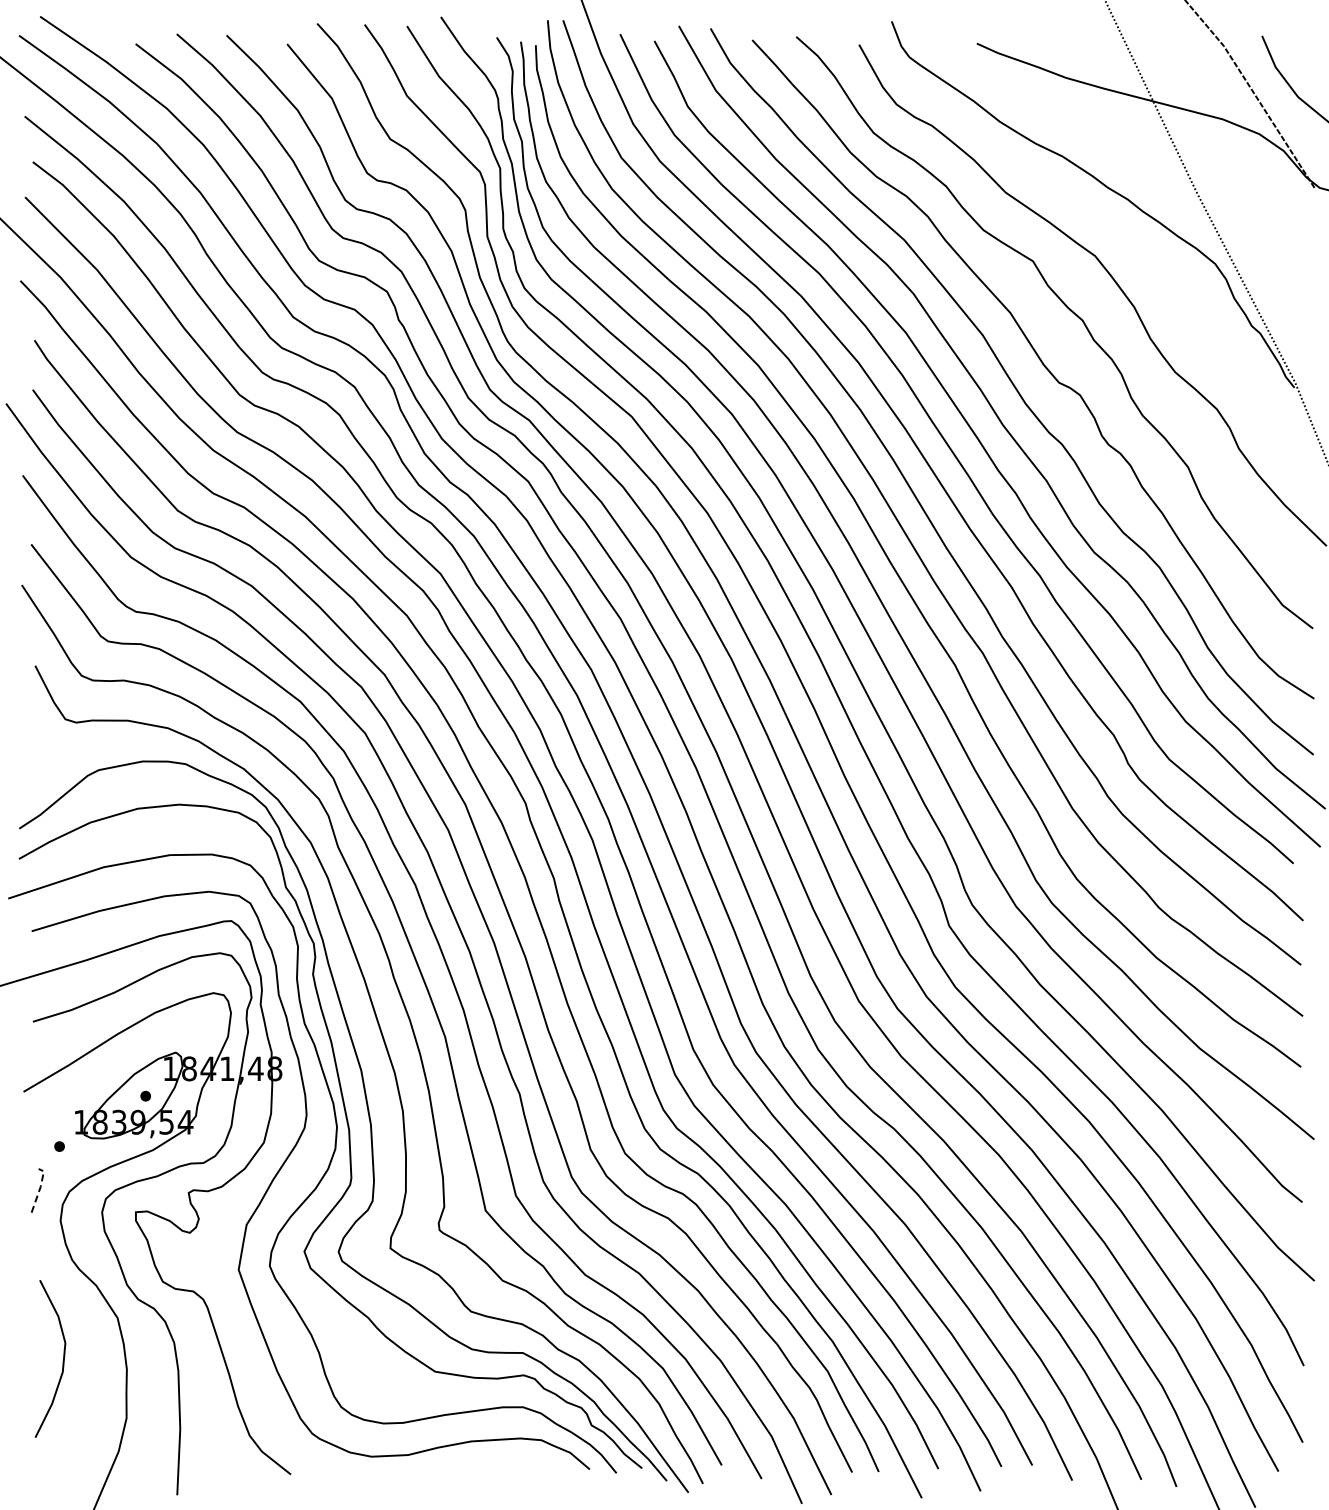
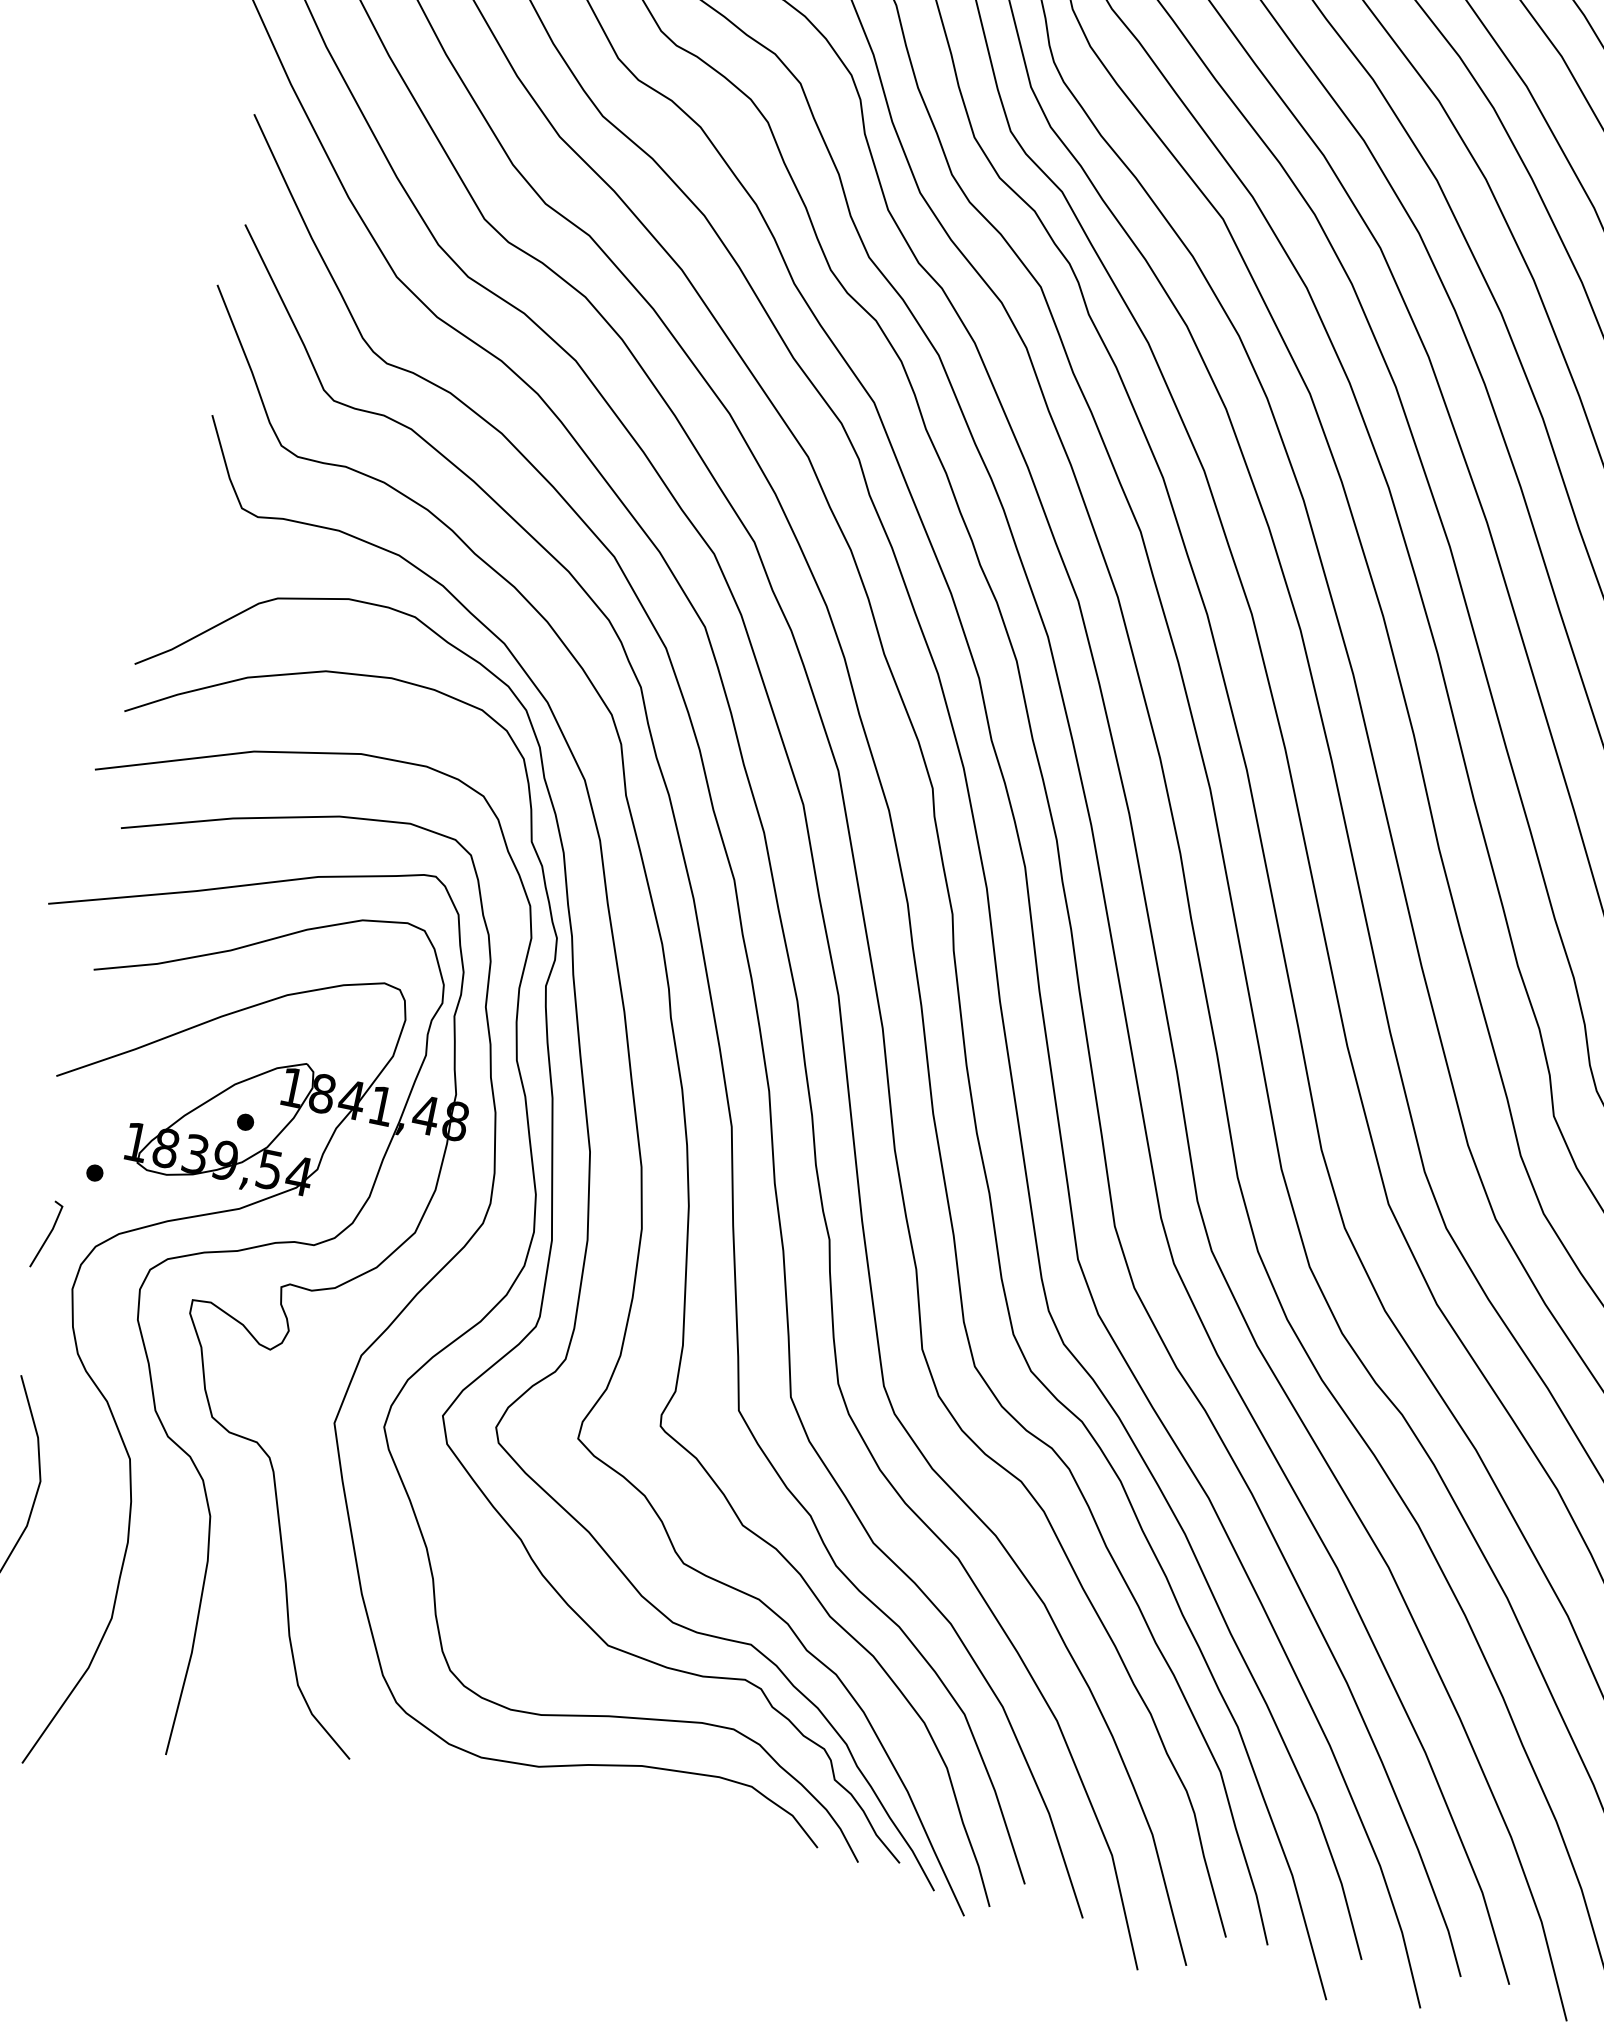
line: (40, 1188) -> (51, 1232), dashed -> solid

